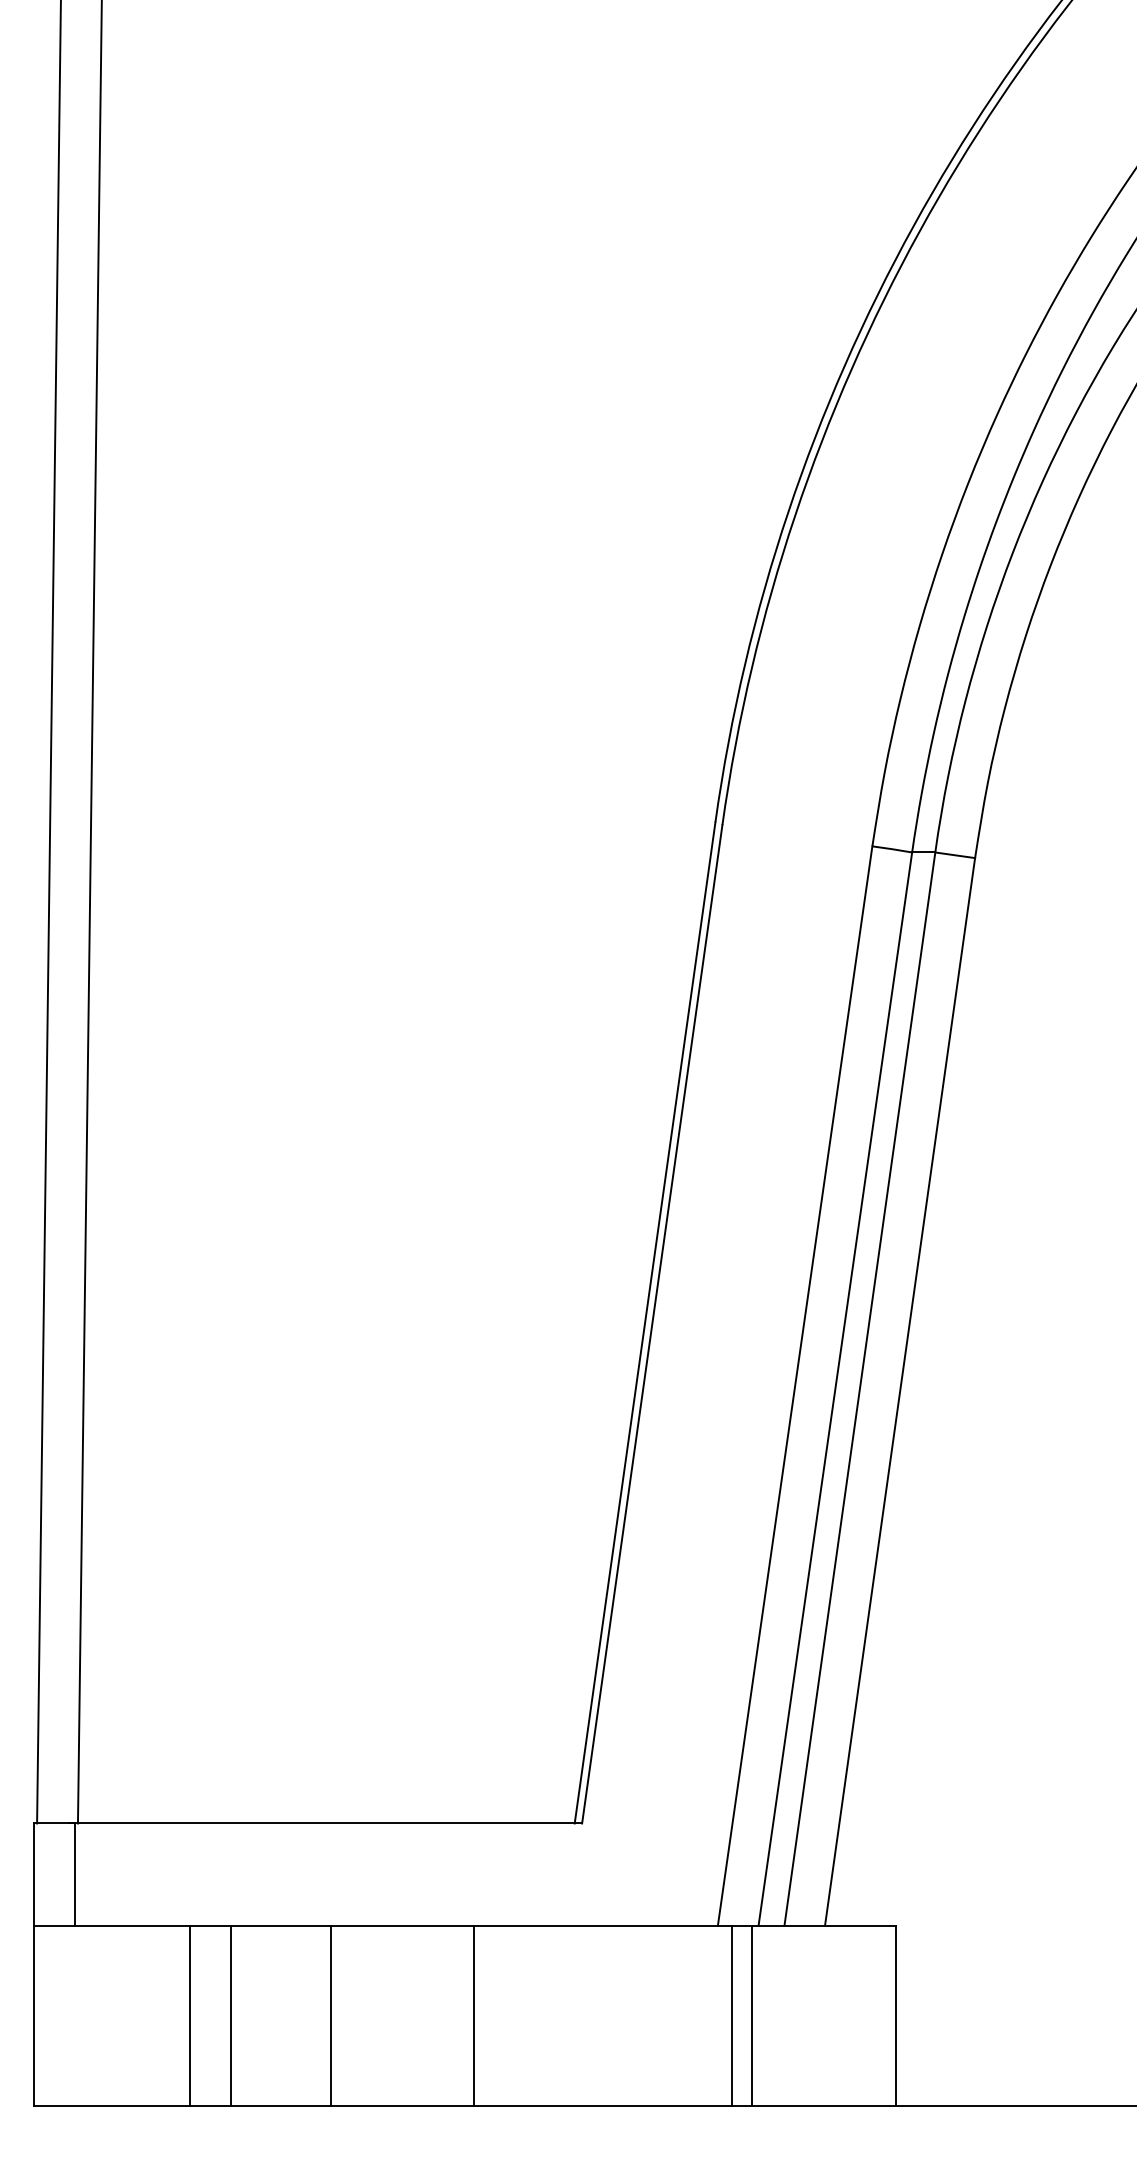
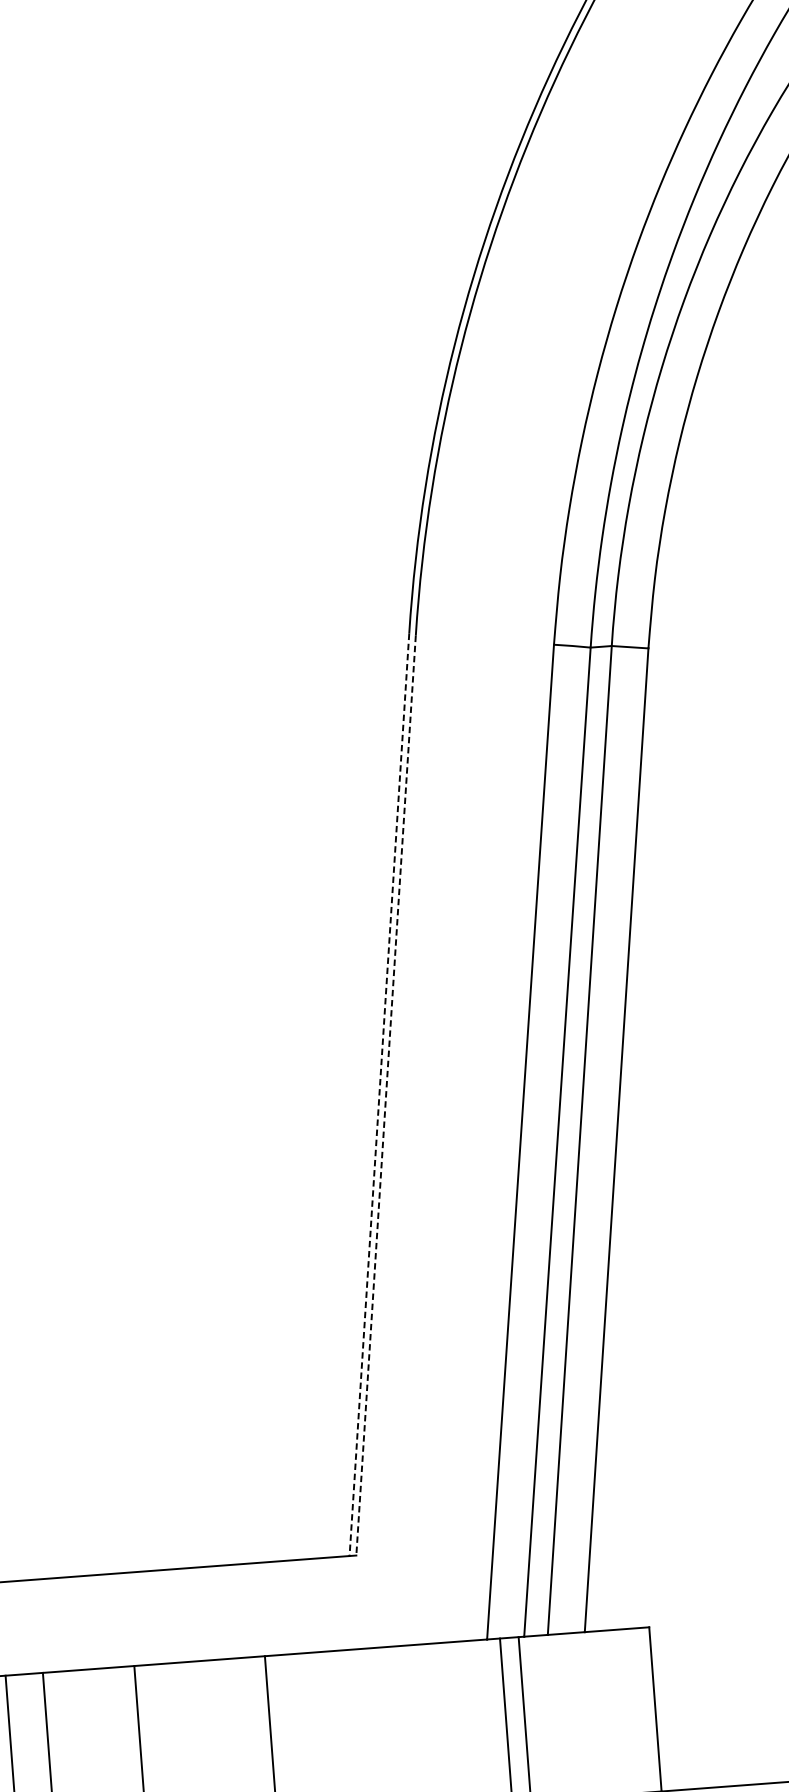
line: (645, 1323) -> (379, 1095), solid -> dashed
line: (652, 1324) -> (386, 1095), solid -> dashed

